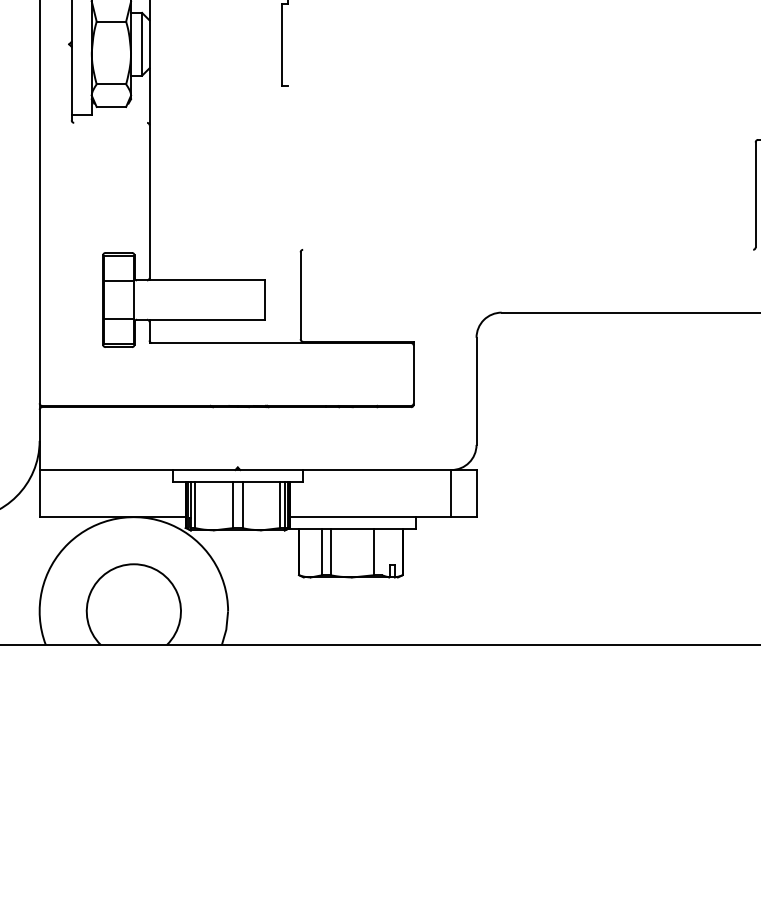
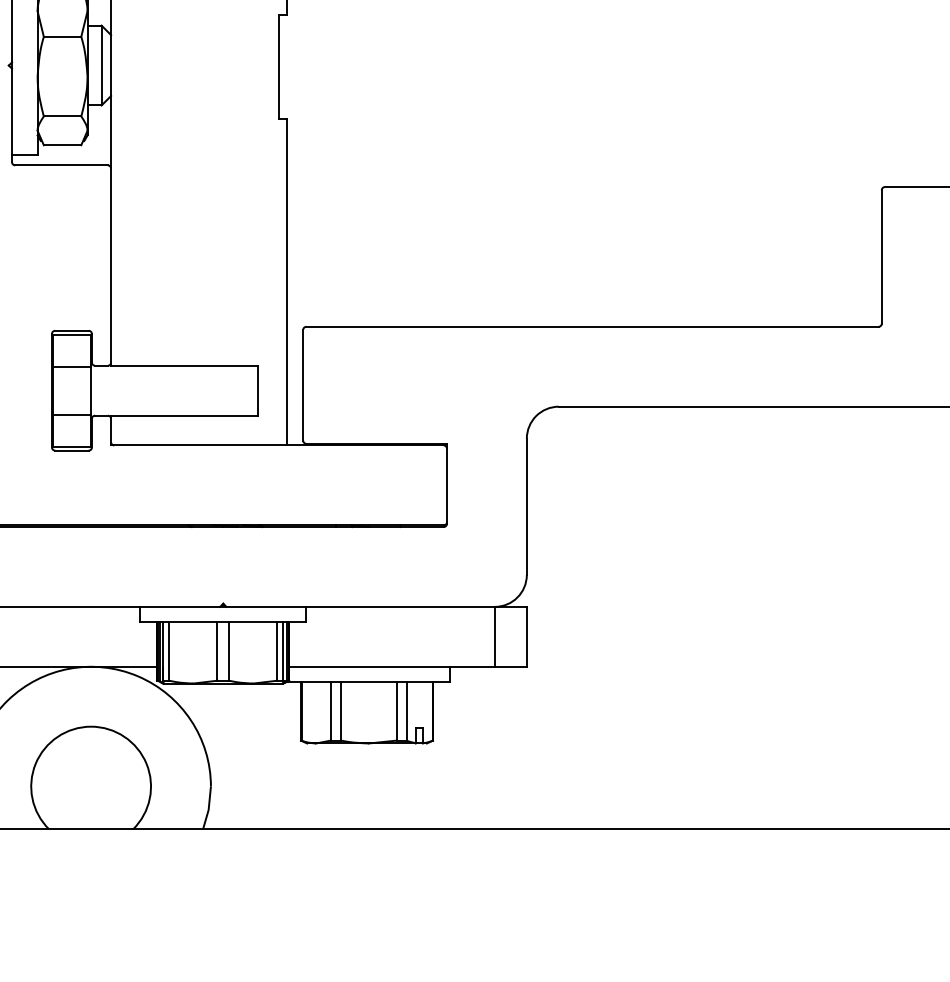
line: (110, 122) -> (61, 164), added
line: (288, 214) -> (287, 281), added
line: (528, 249) -> (592, 326), added
line: (382, 552) -> (407, 711), added

